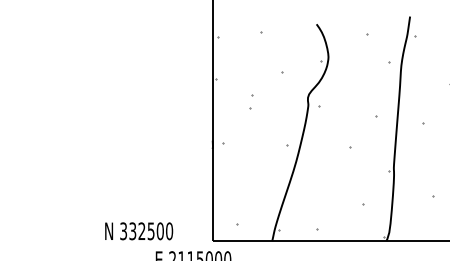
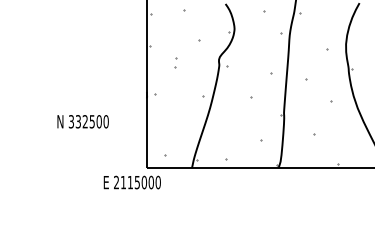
text: (138, 230) -> (82, 121), moved

